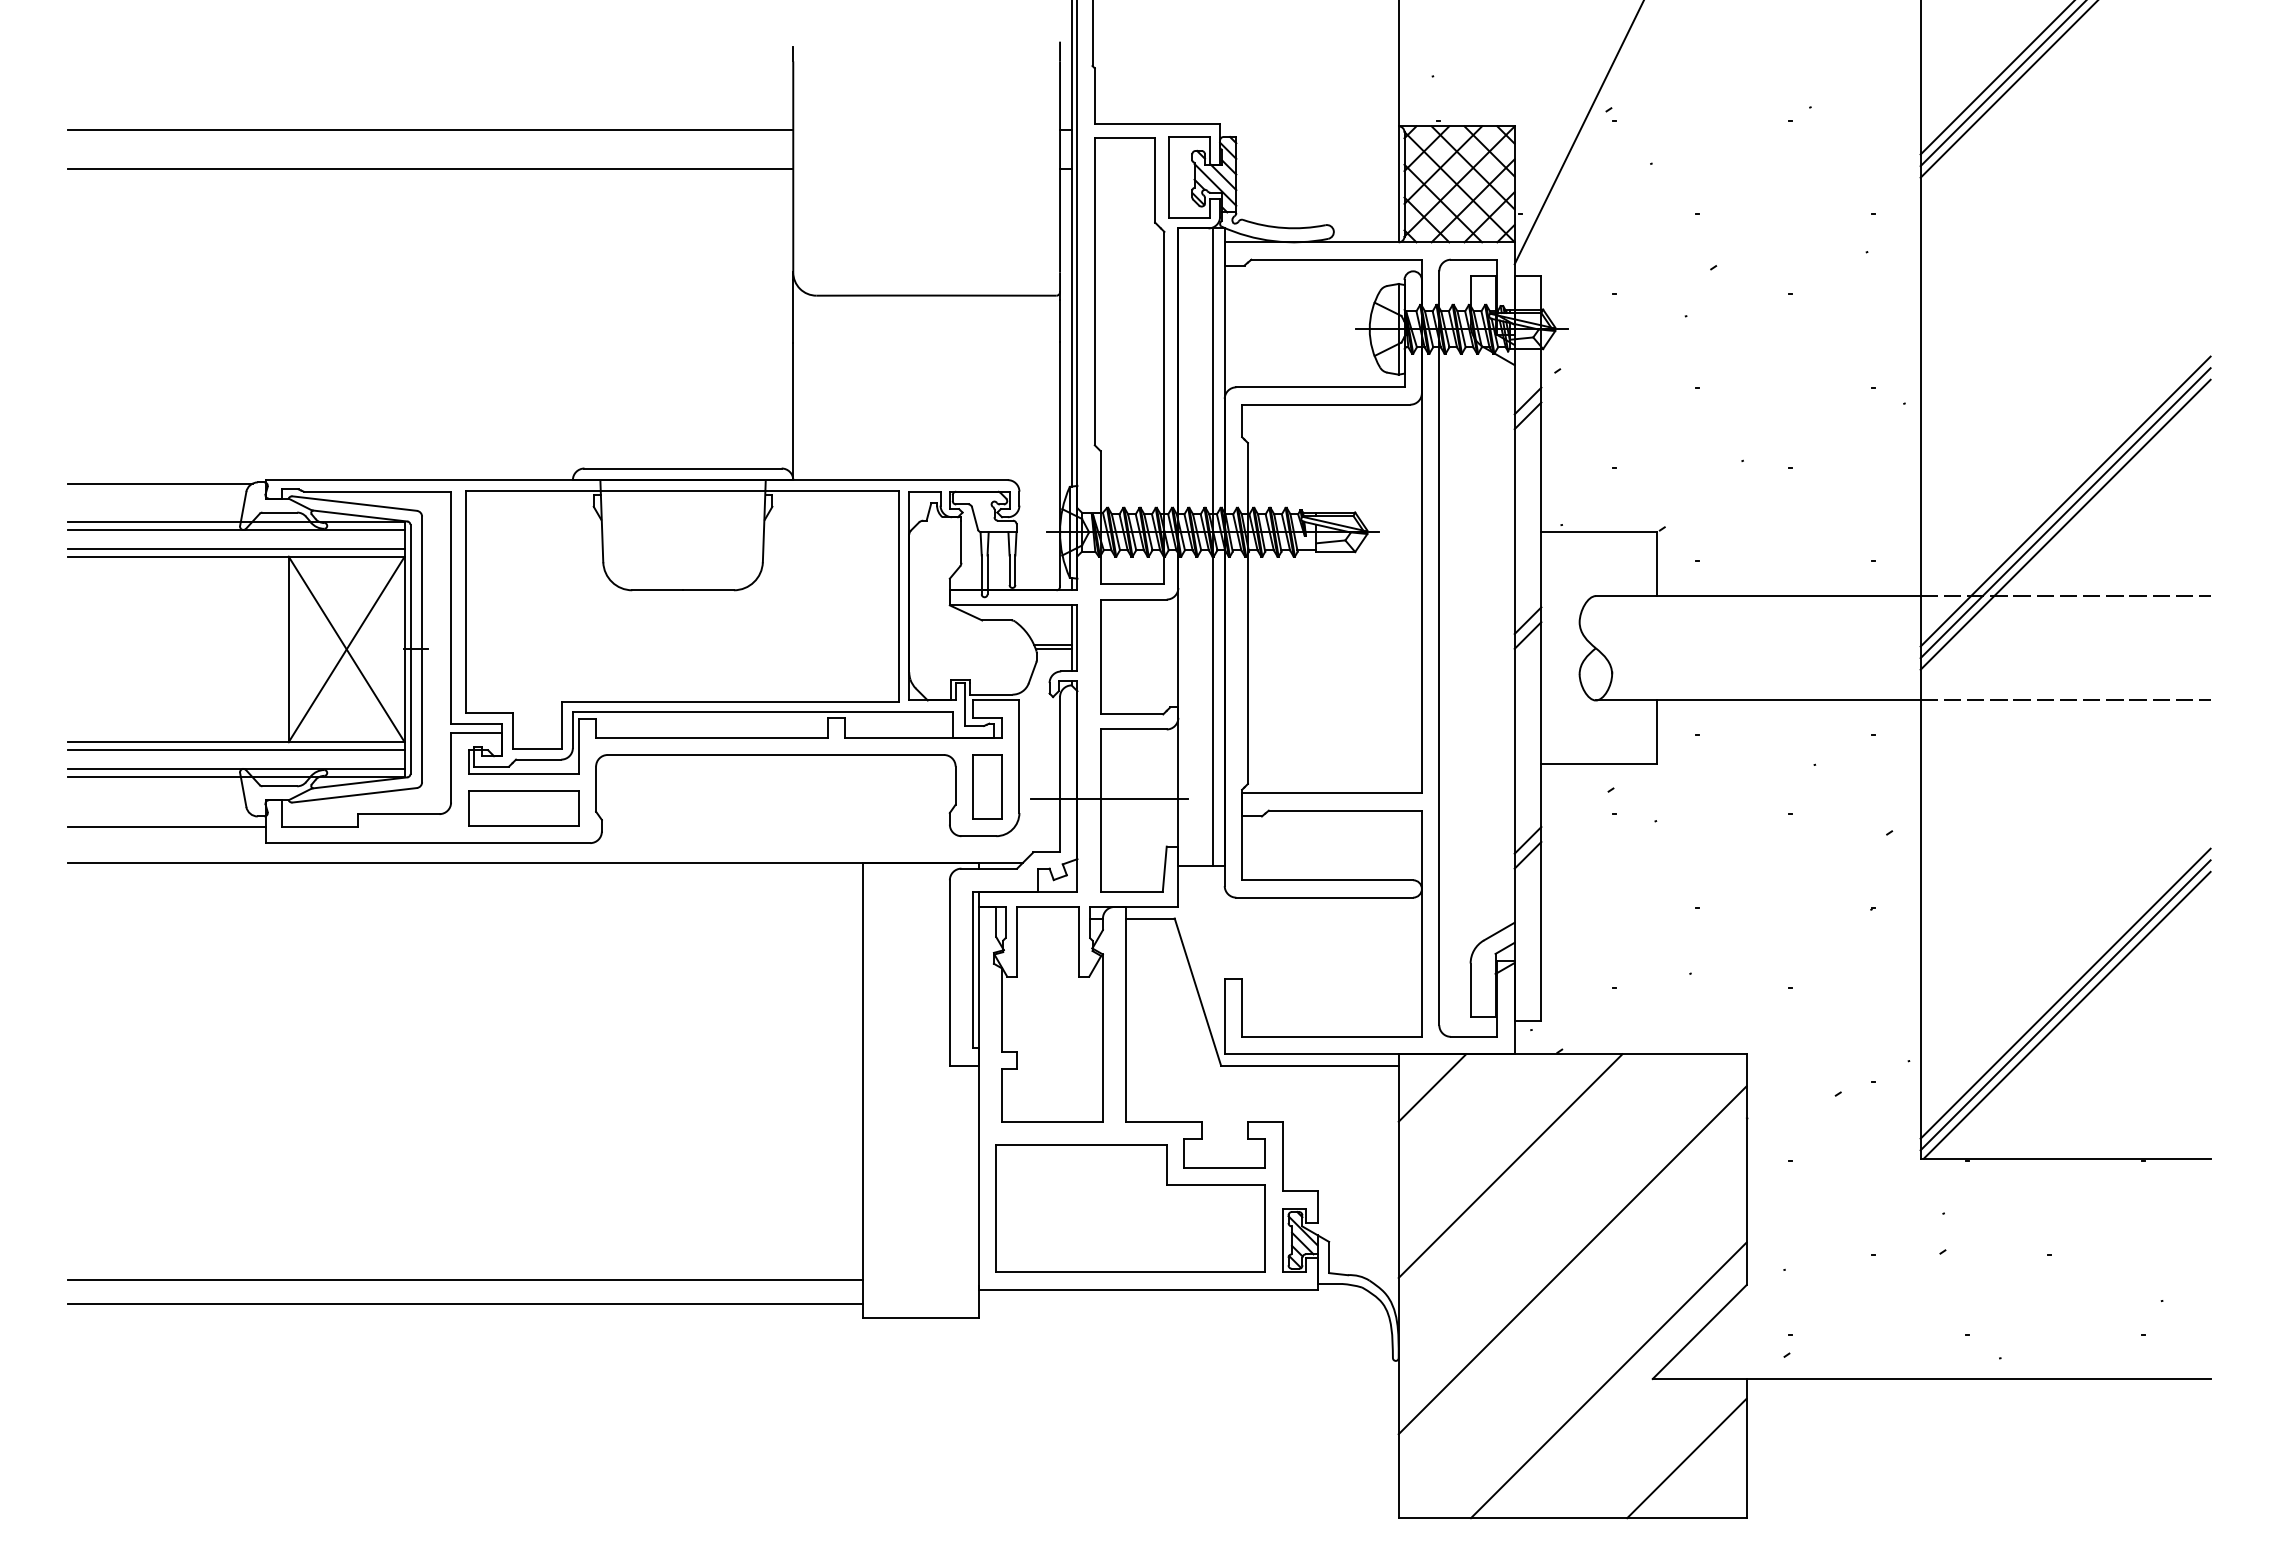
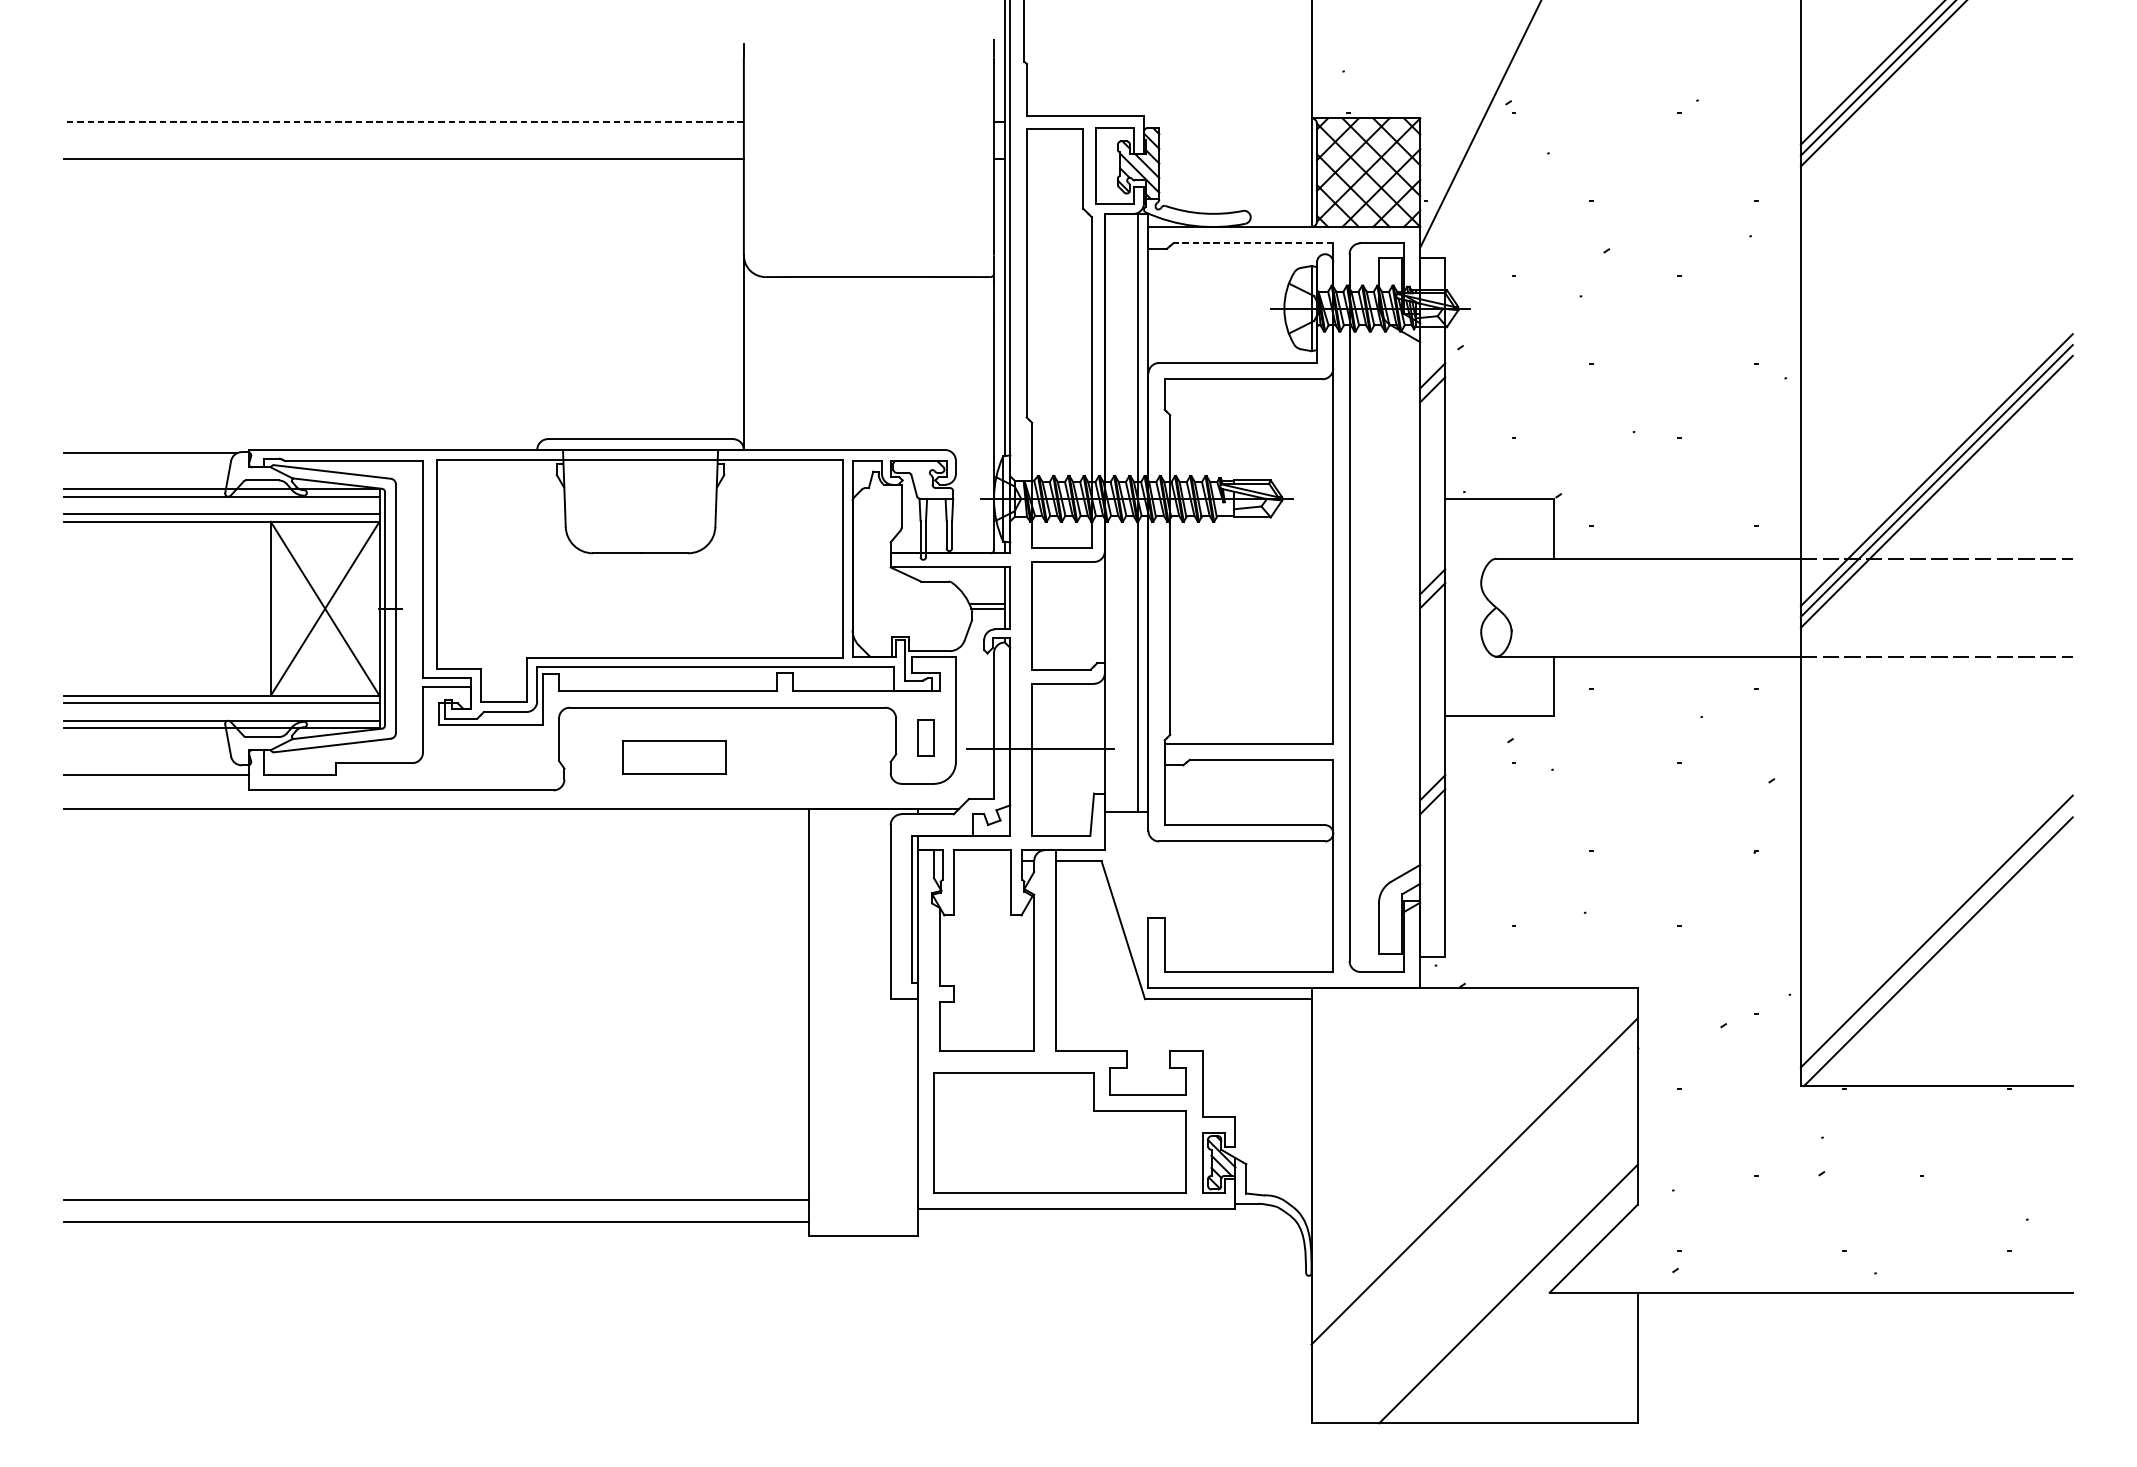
line: (430, 129) -> (403, 121), solid -> dashed
line: (1336, 259) -> (1253, 243), solid -> dashed
part: (987, 786) -> (925, 737), size x0.6
part: (523, 808) -> (674, 757), moved
line: (2065, 1005) -> (1936, 942), removed
line: (1432, 1087) -> (1343, 1019), removed
line: (1510, 1165) -> (1416, 1092), removed
line: (1686, 1458) -> (1581, 1367), removed

